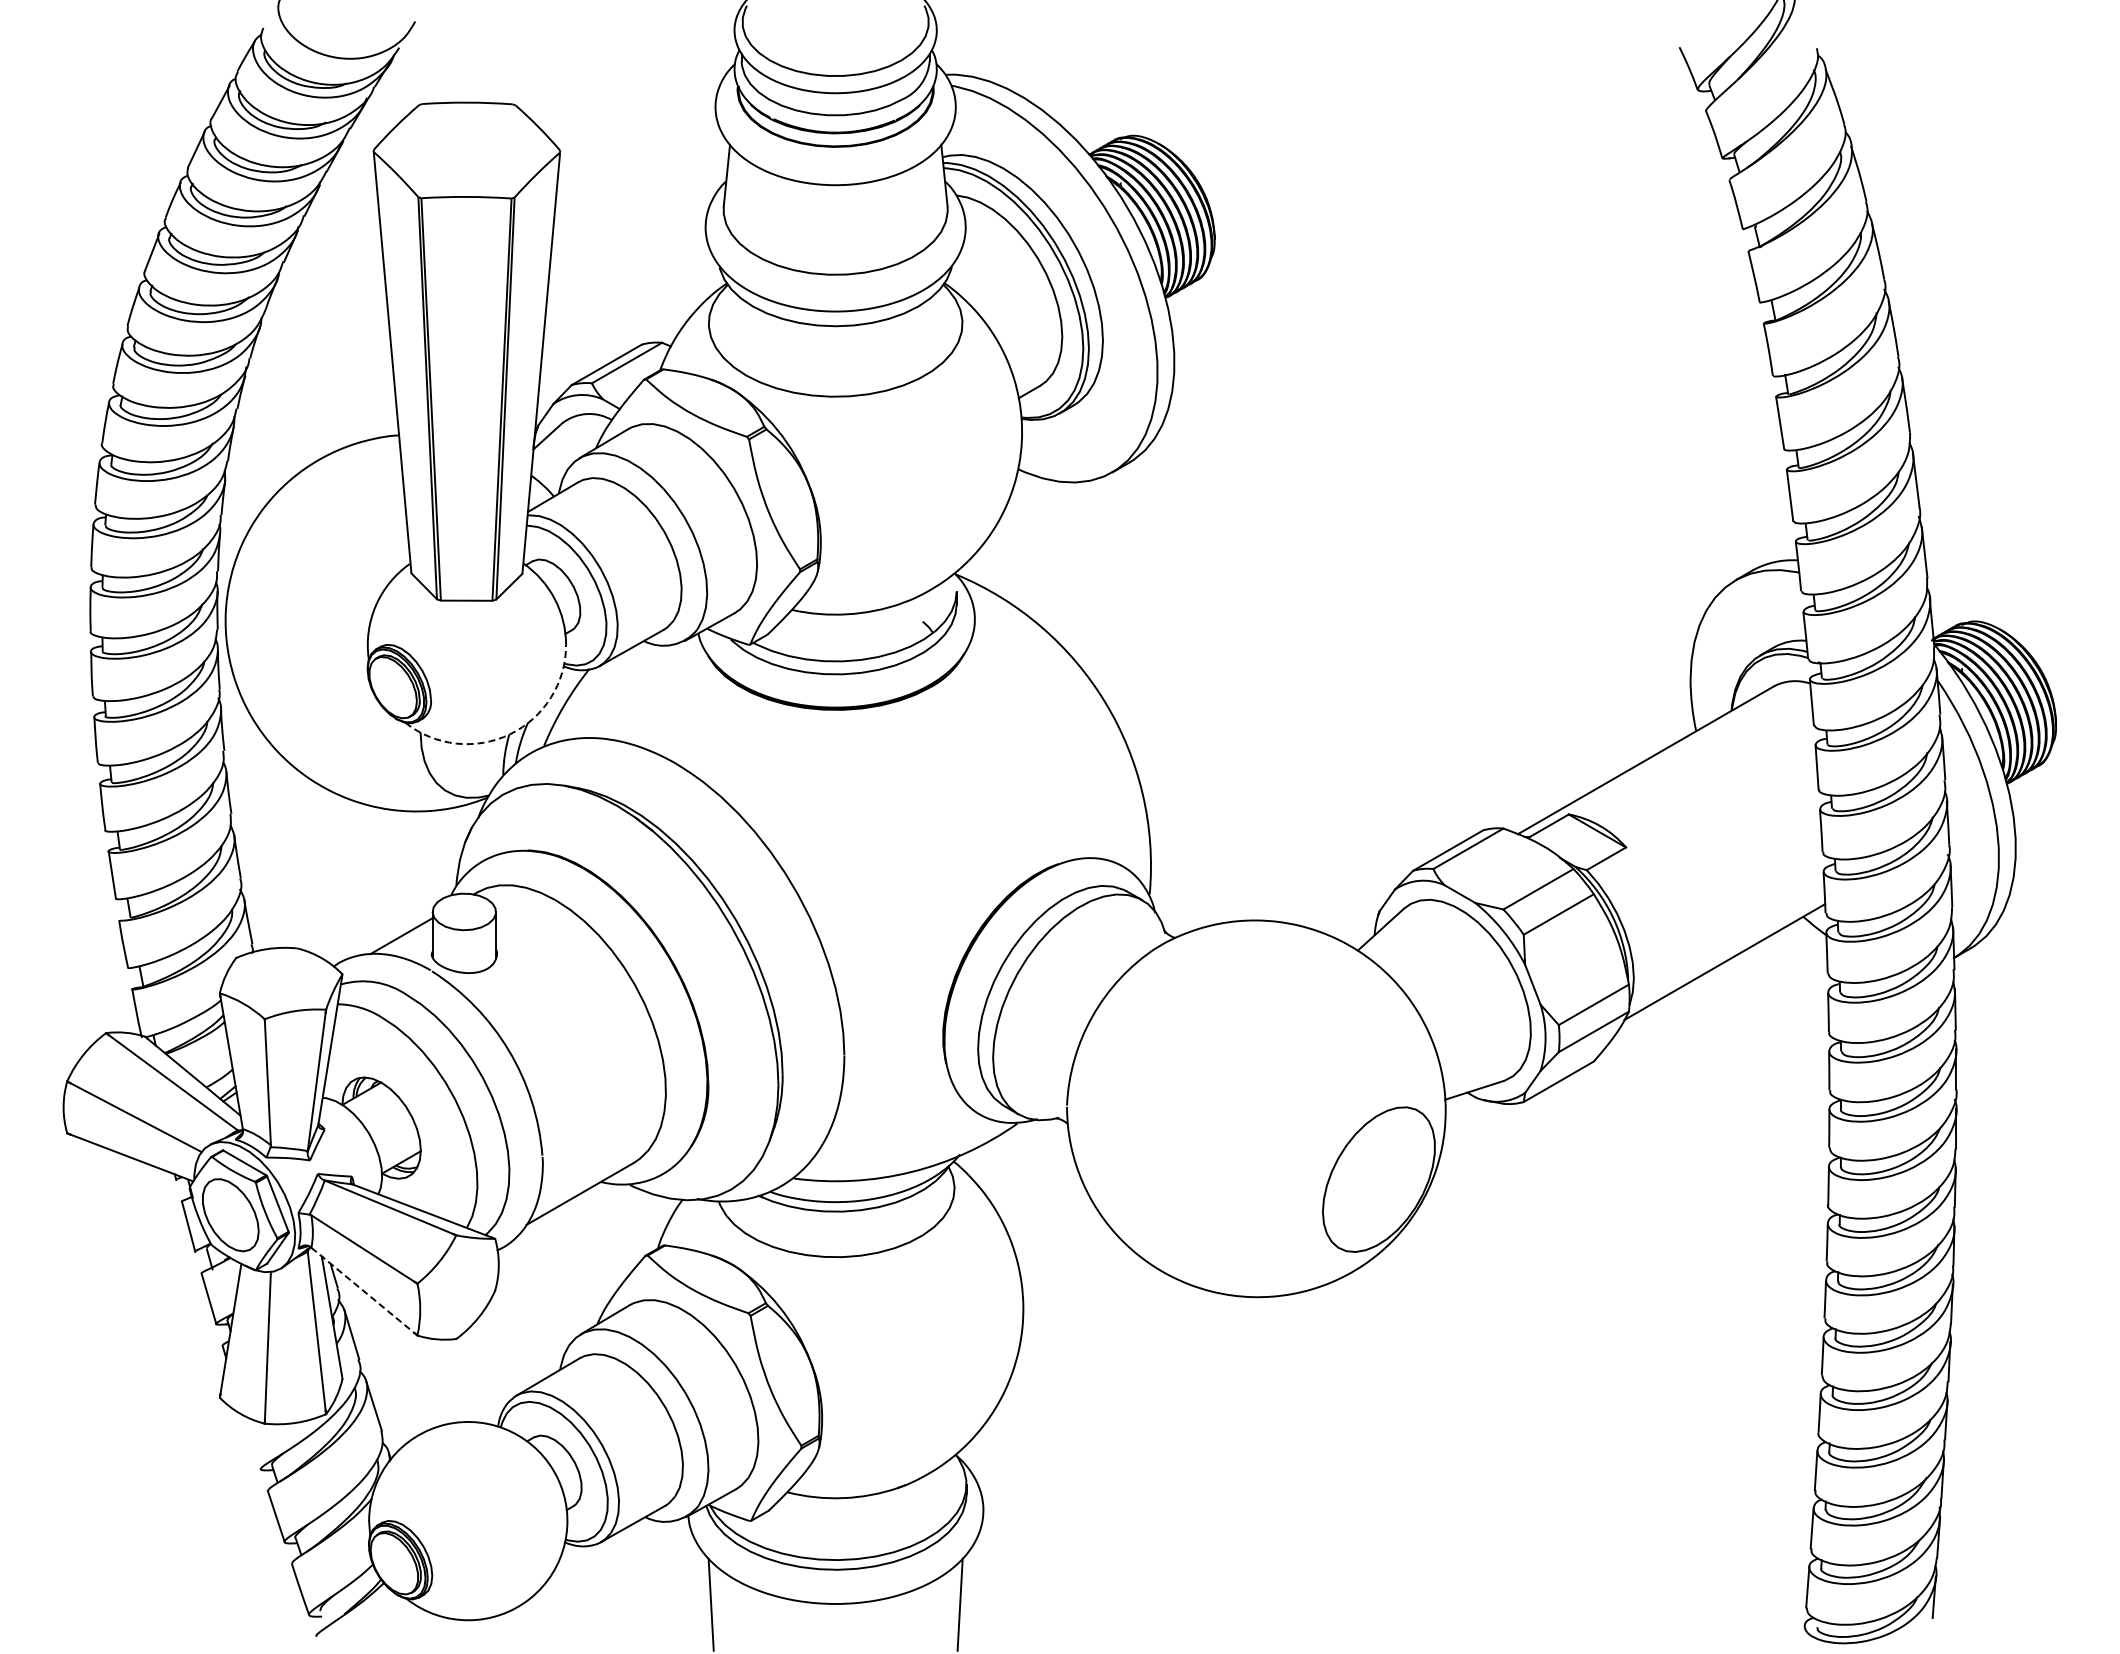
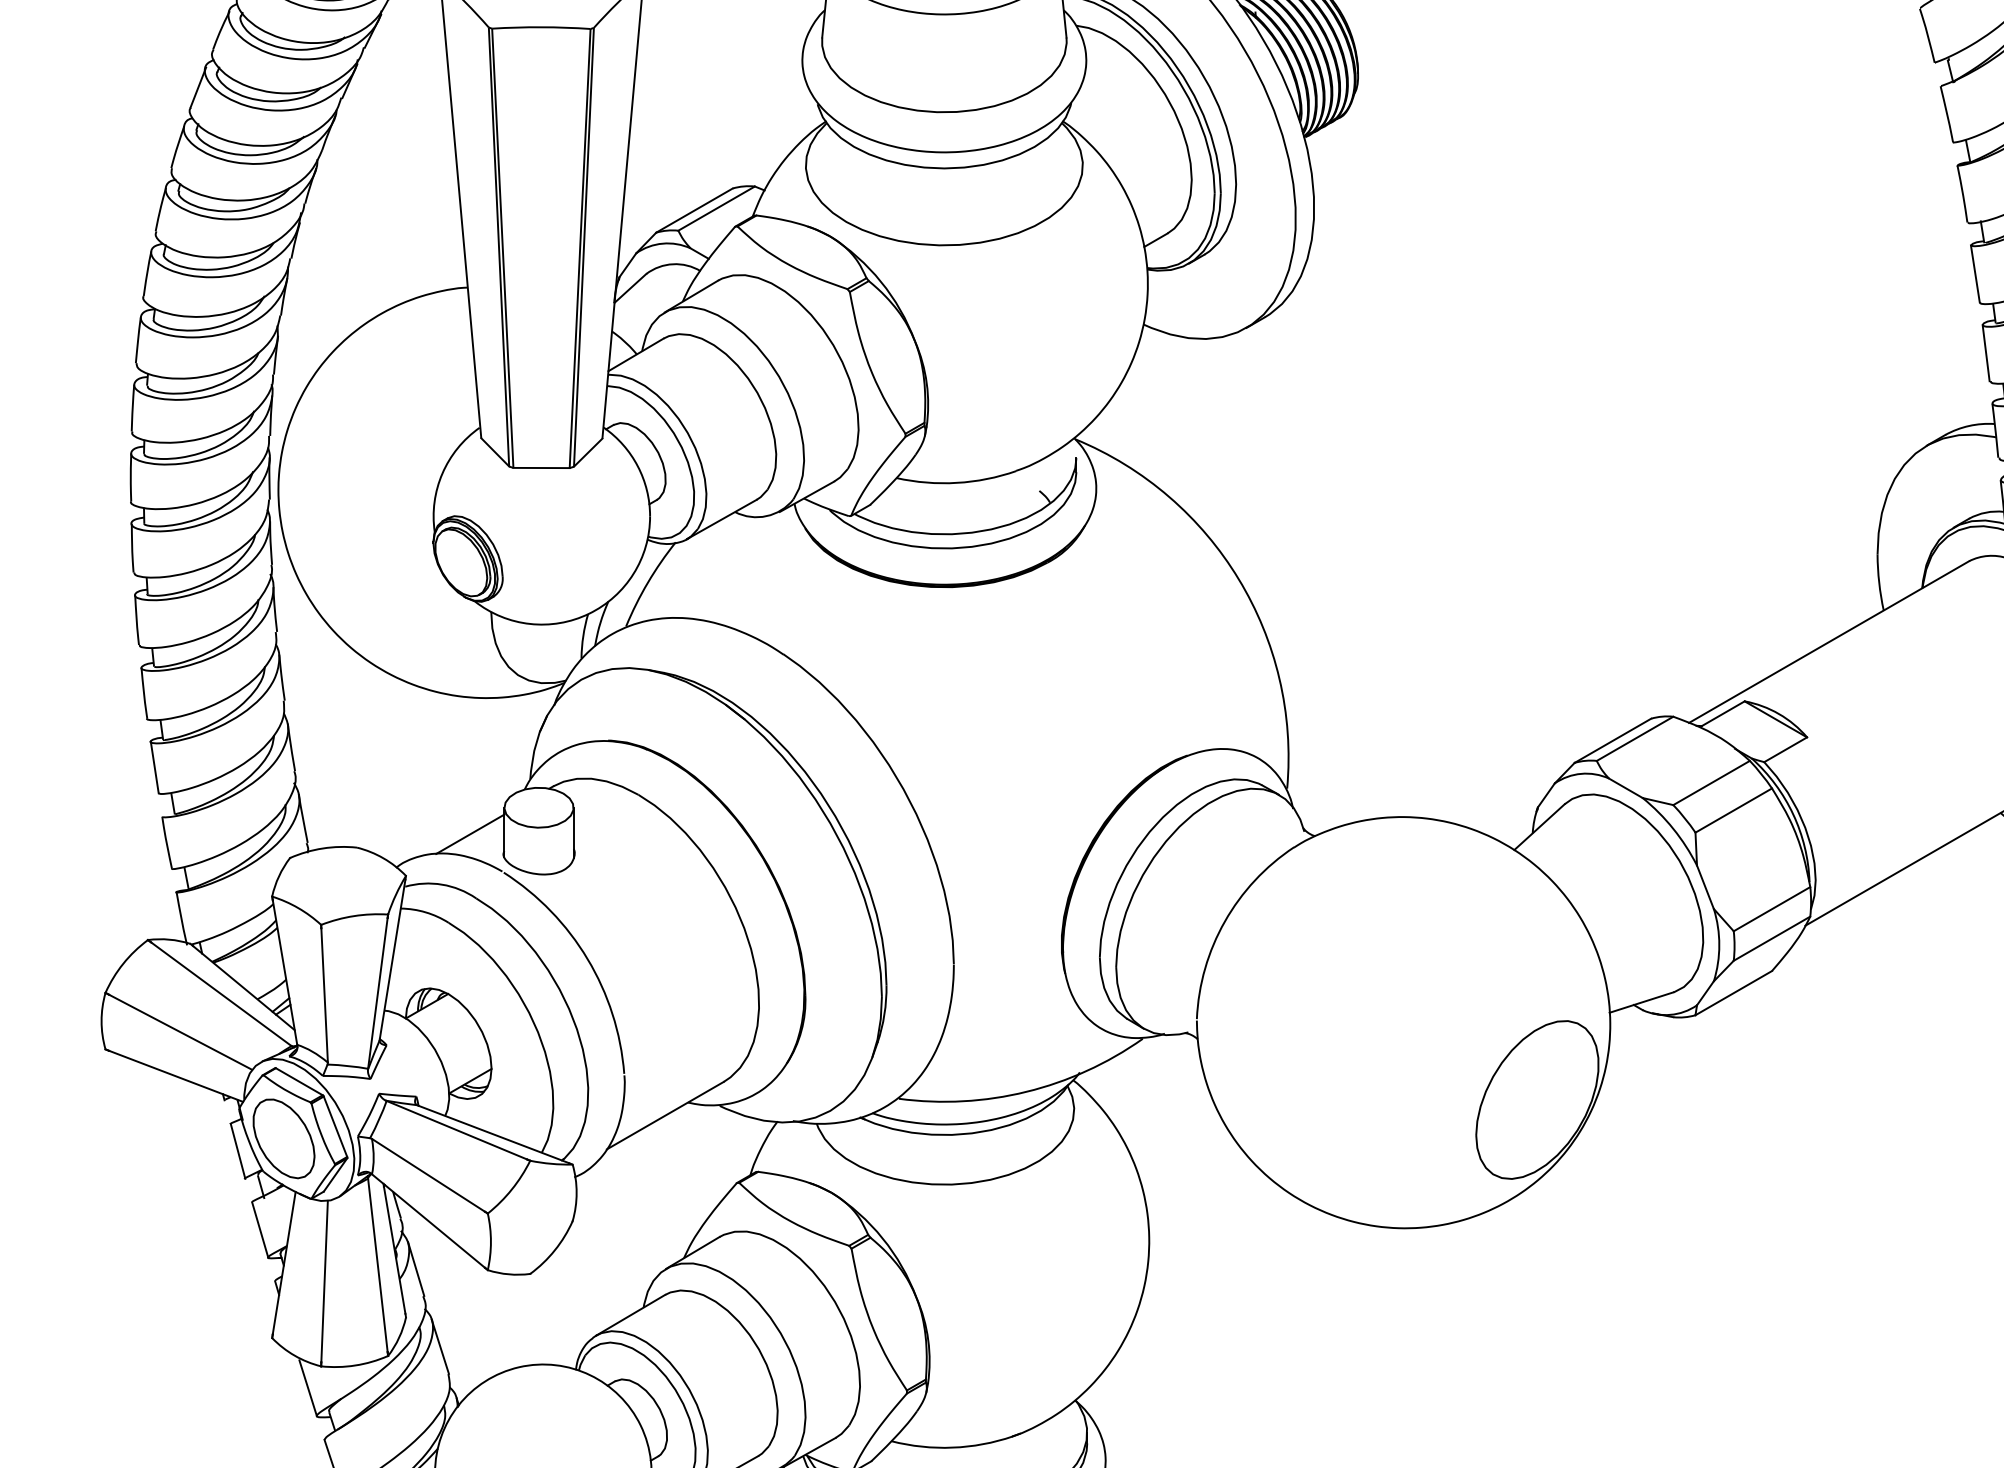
arc: (510, 734) -> (589, 614), dashed -> solid
line: (363, 1290) -> (428, 1220), dashed -> solid
line: (252, 1443) -> (307, 1388), added

